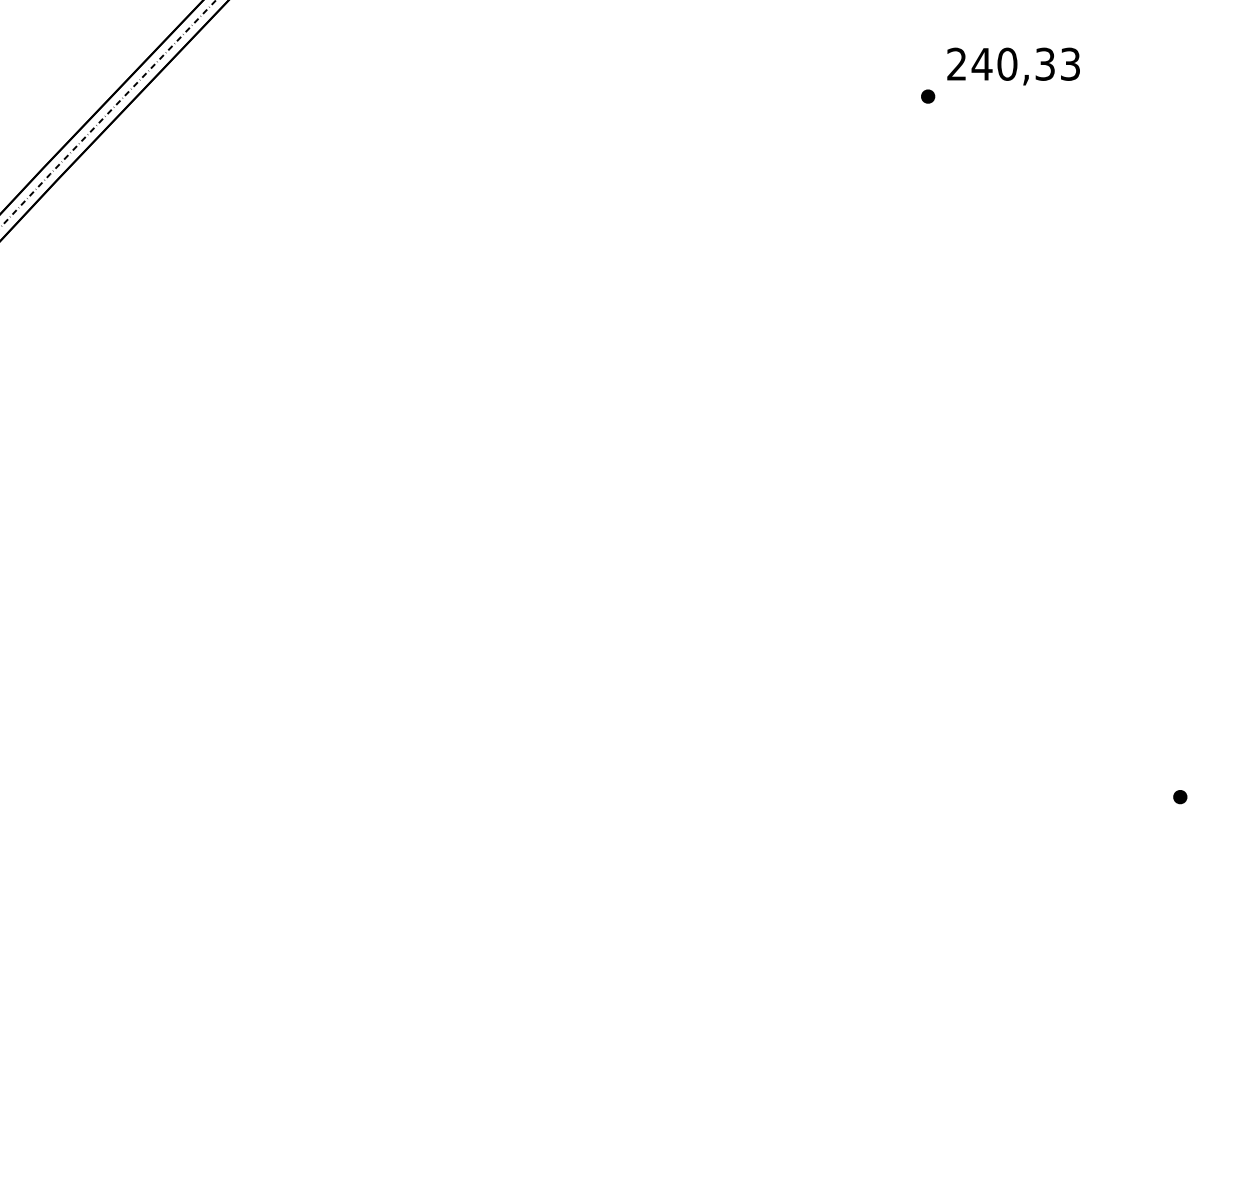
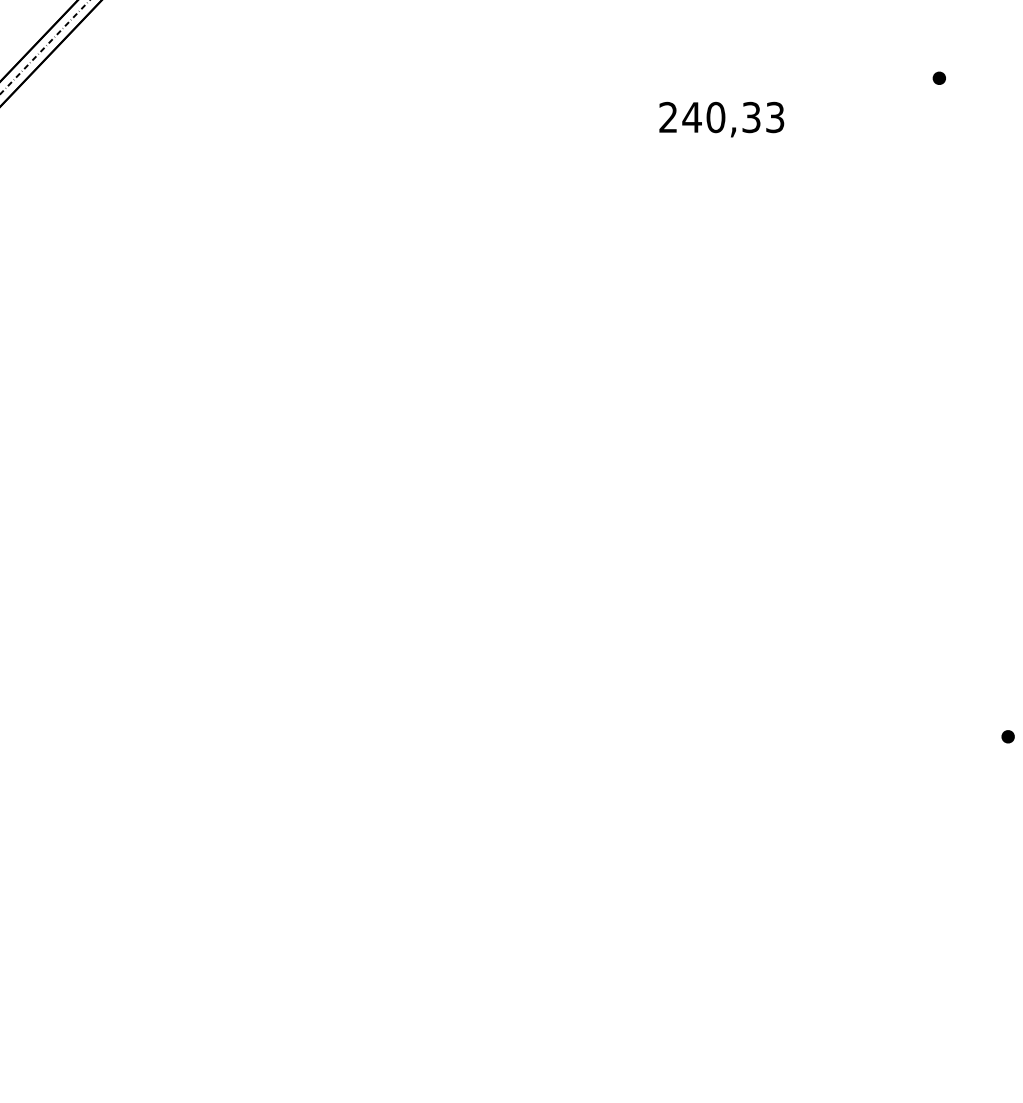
text: (1013, 66) -> (721, 119), moved
part: (928, 96) -> (939, 78), moved

